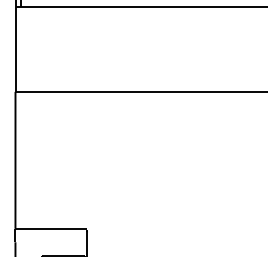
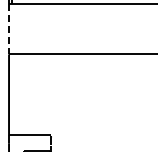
line: (16, 46) -> (9, 27), solid -> dashed

